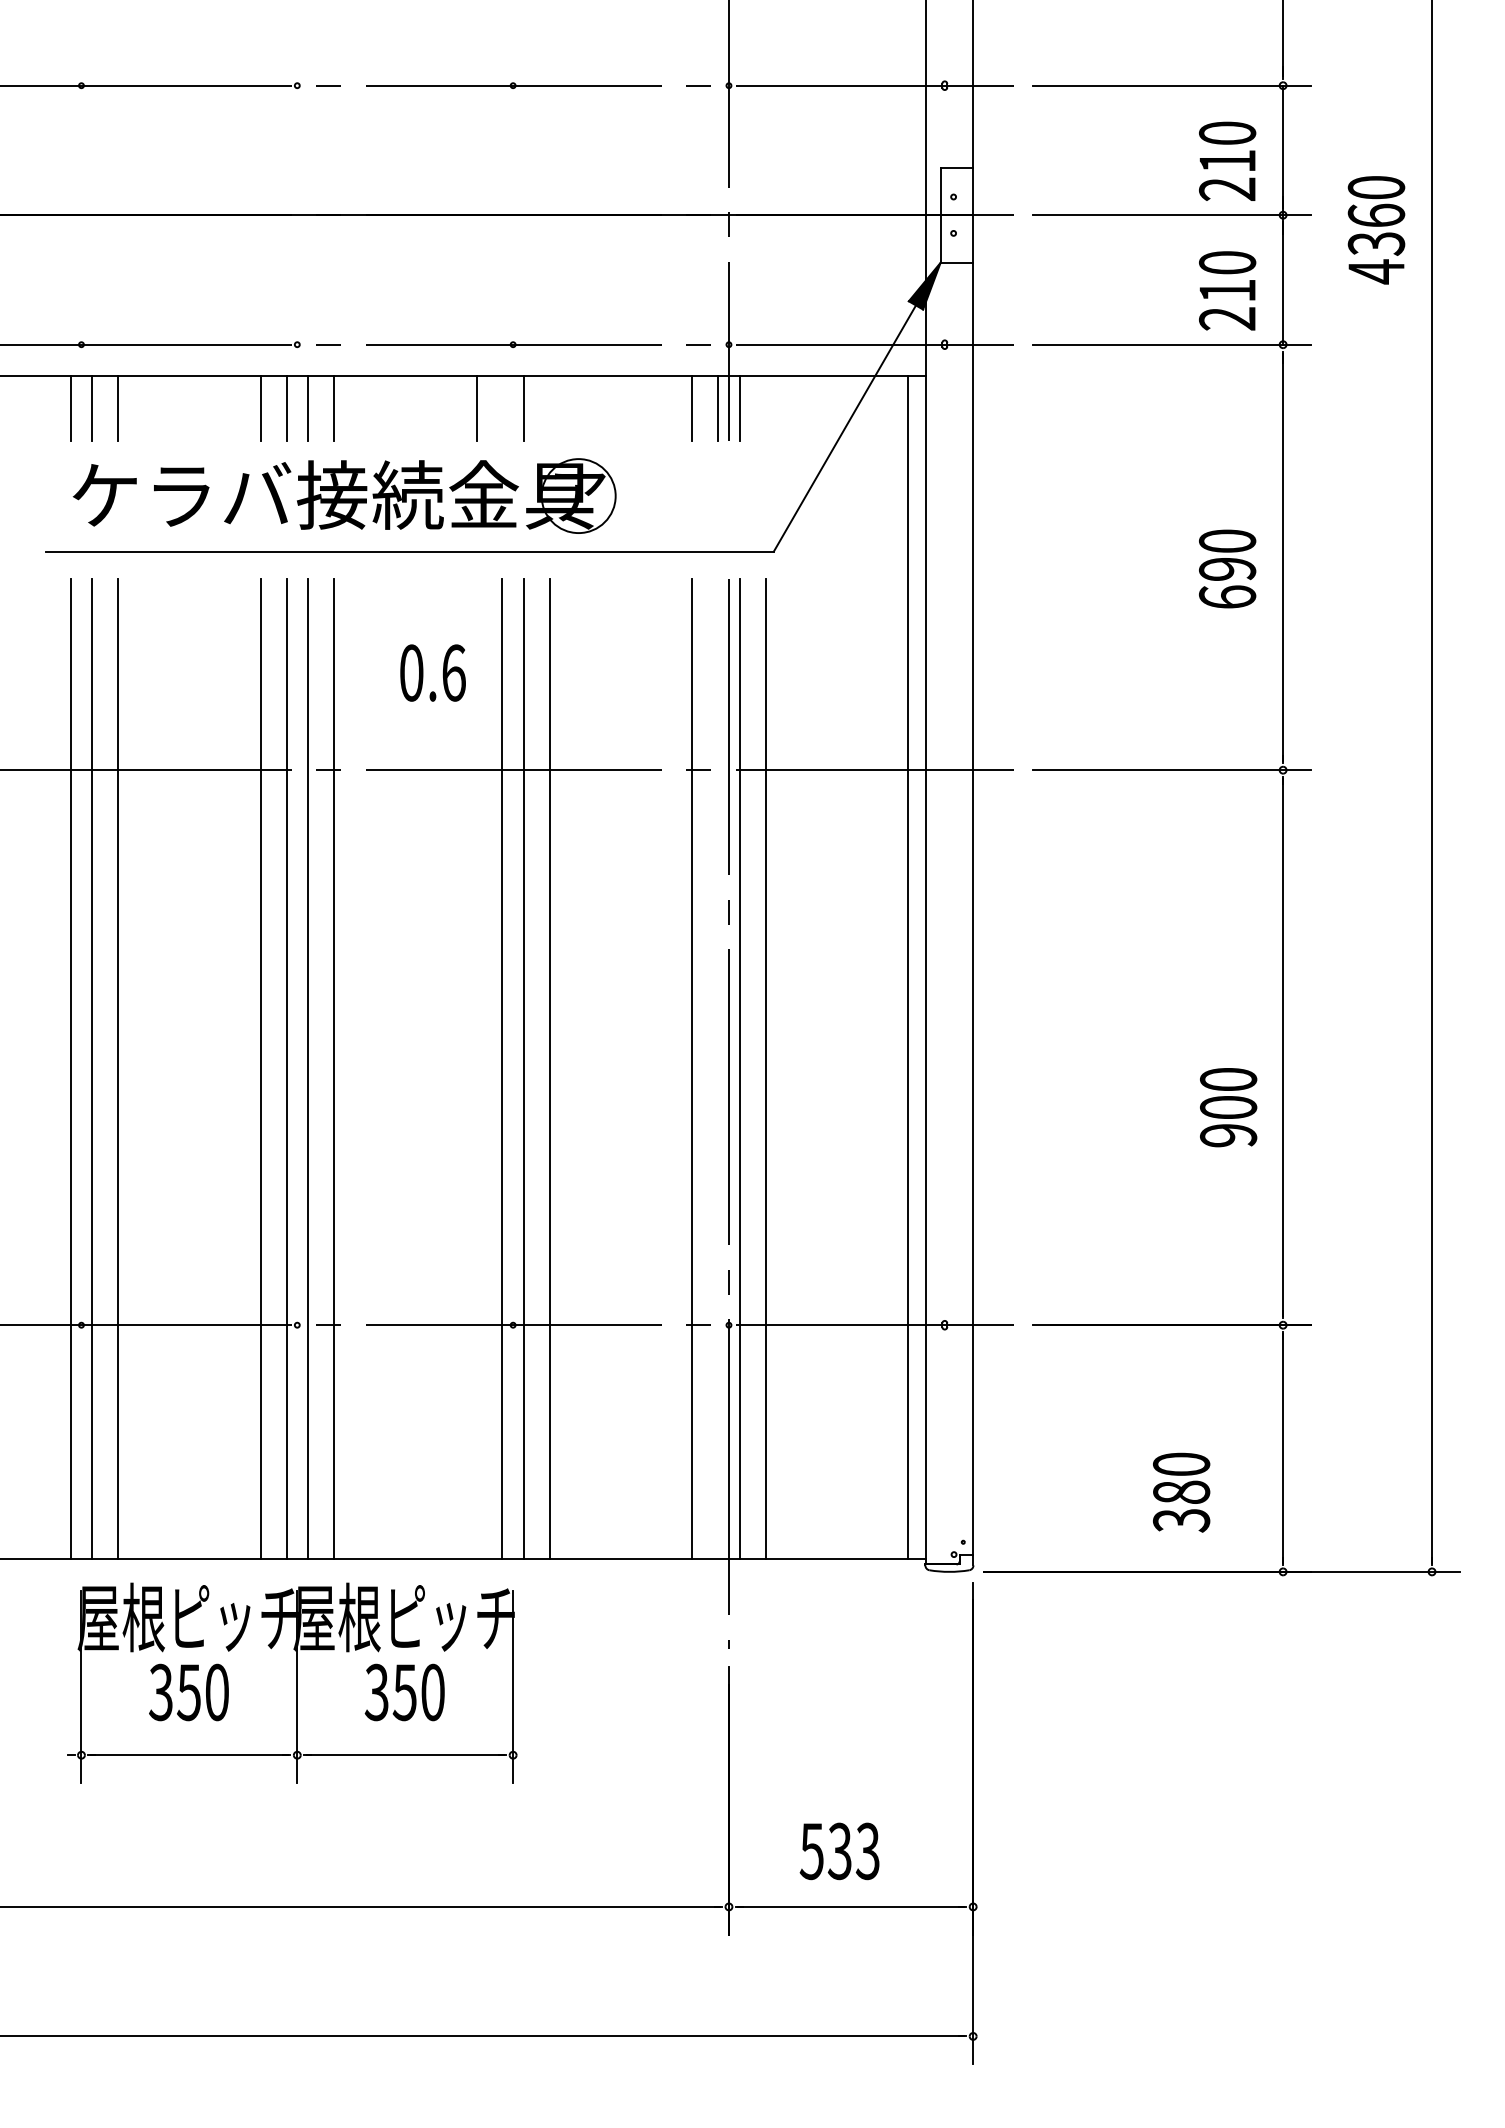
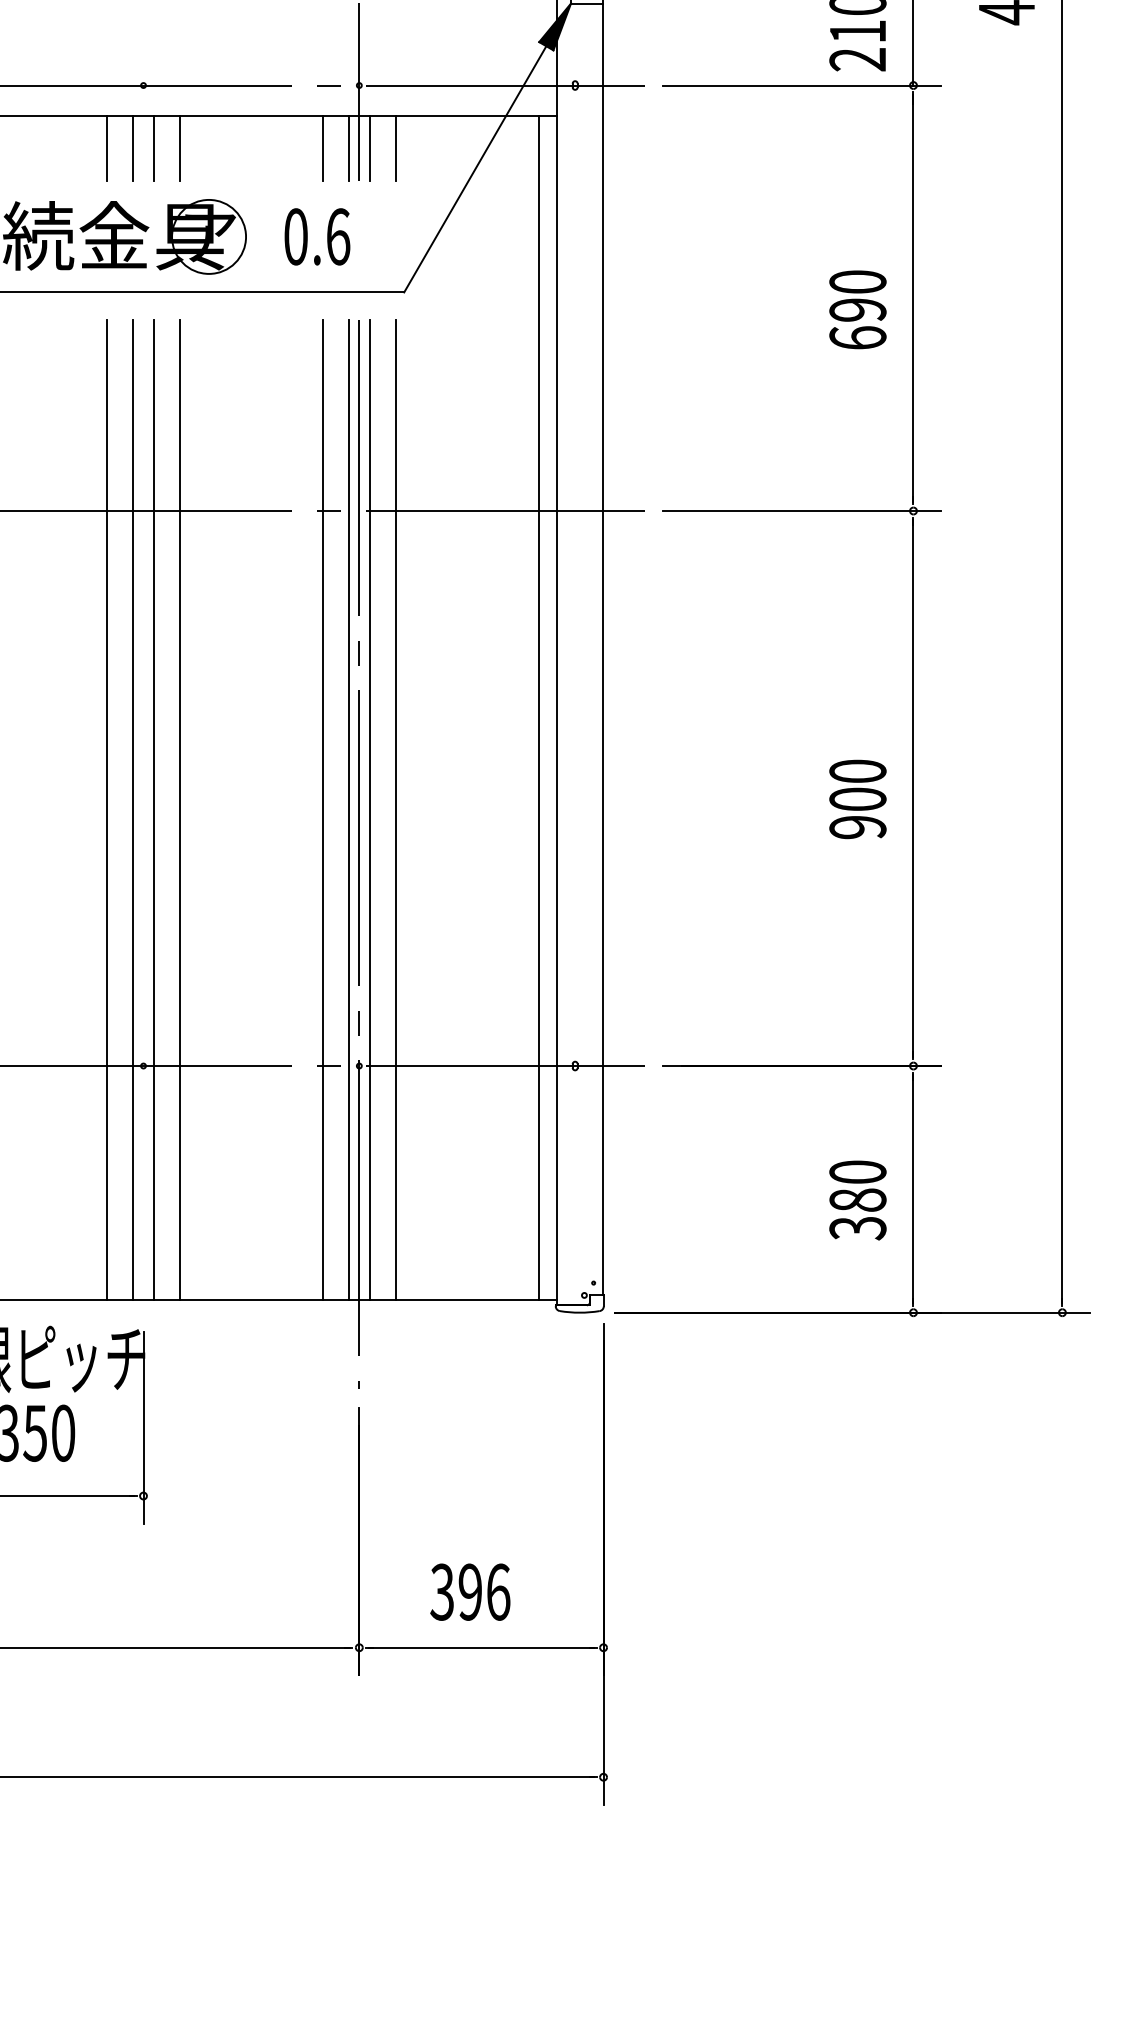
line: (502, 407) -> (132, 148), added
line: (549, 407) -> (179, 148), added
line: (765, 407) -> (395, 148), added
text: (432, 672) -> (316, 236), moved
line: (476, 1068) -> (106, 809), added
line: (718, 1068) -> (348, 809), added
text: (1228, 1107) -> (857, 799), moved
text: (1181, 1492) -> (857, 1200), moved
text: (839, 1851) -> (469, 1592), 533 -> 396

